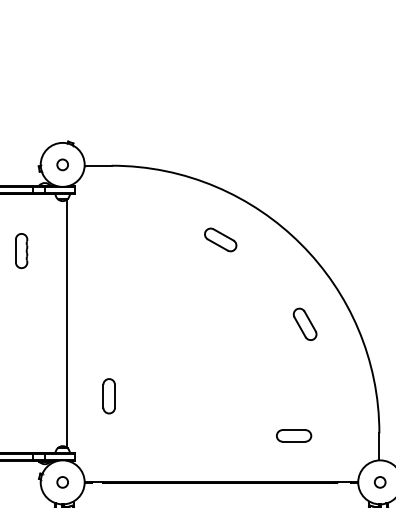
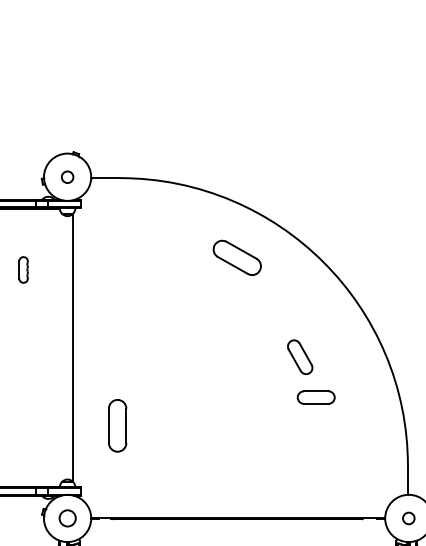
part: (220, 239) -> (237, 257), size x1.4
part: (21, 251) -> (23, 270), size x0.7
part: (304, 323) -> (299, 356), moved
part: (108, 396) -> (116, 426), size x1.4
part: (294, 435) -> (316, 397), moved
circle: (62, 482) -> (67, 518), size x1.4

